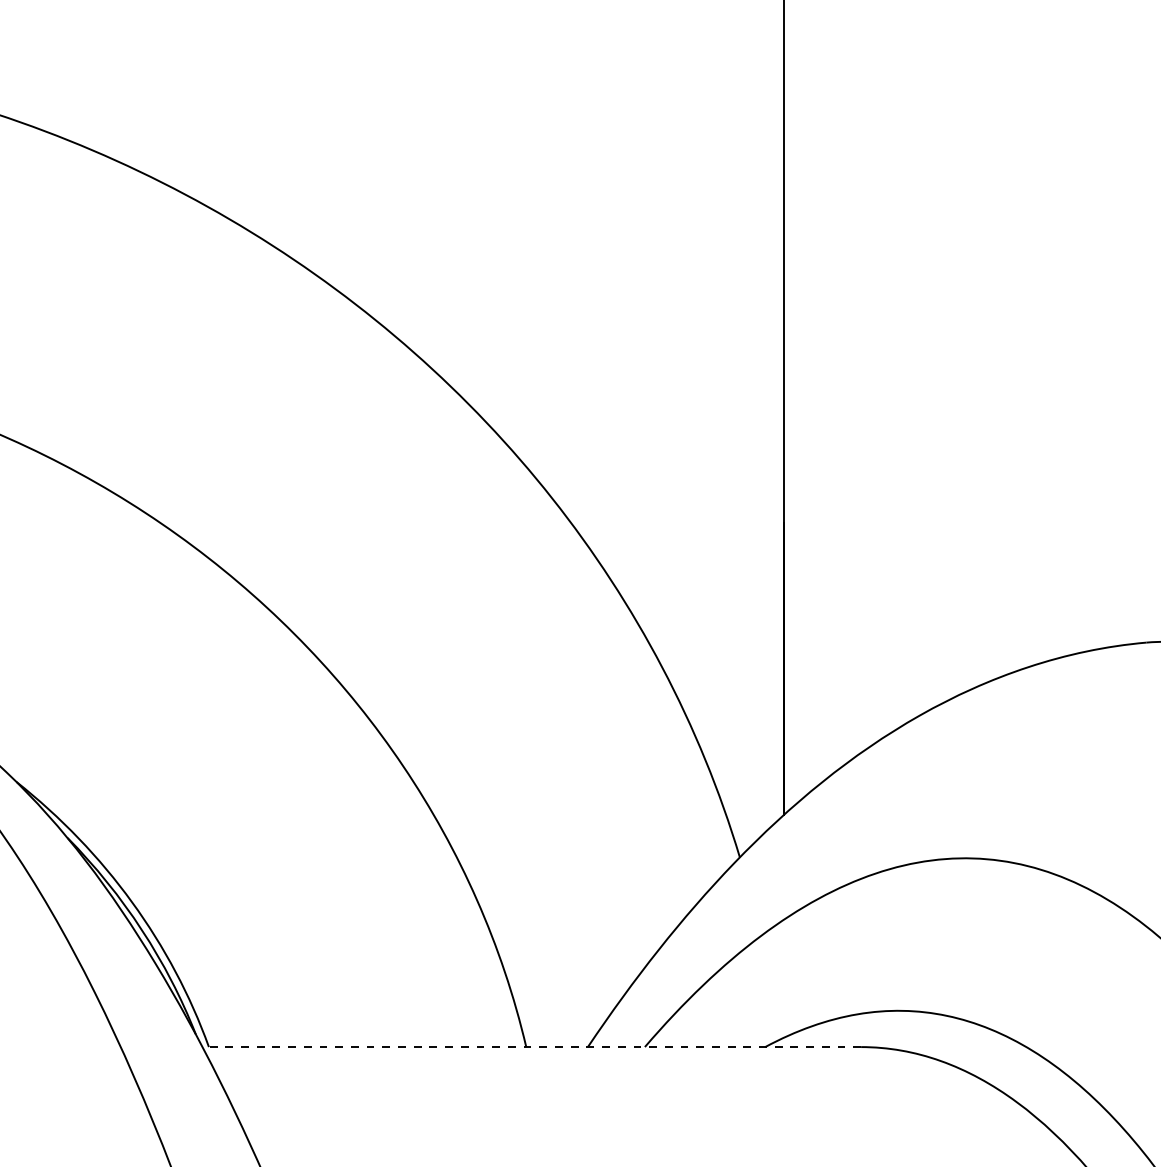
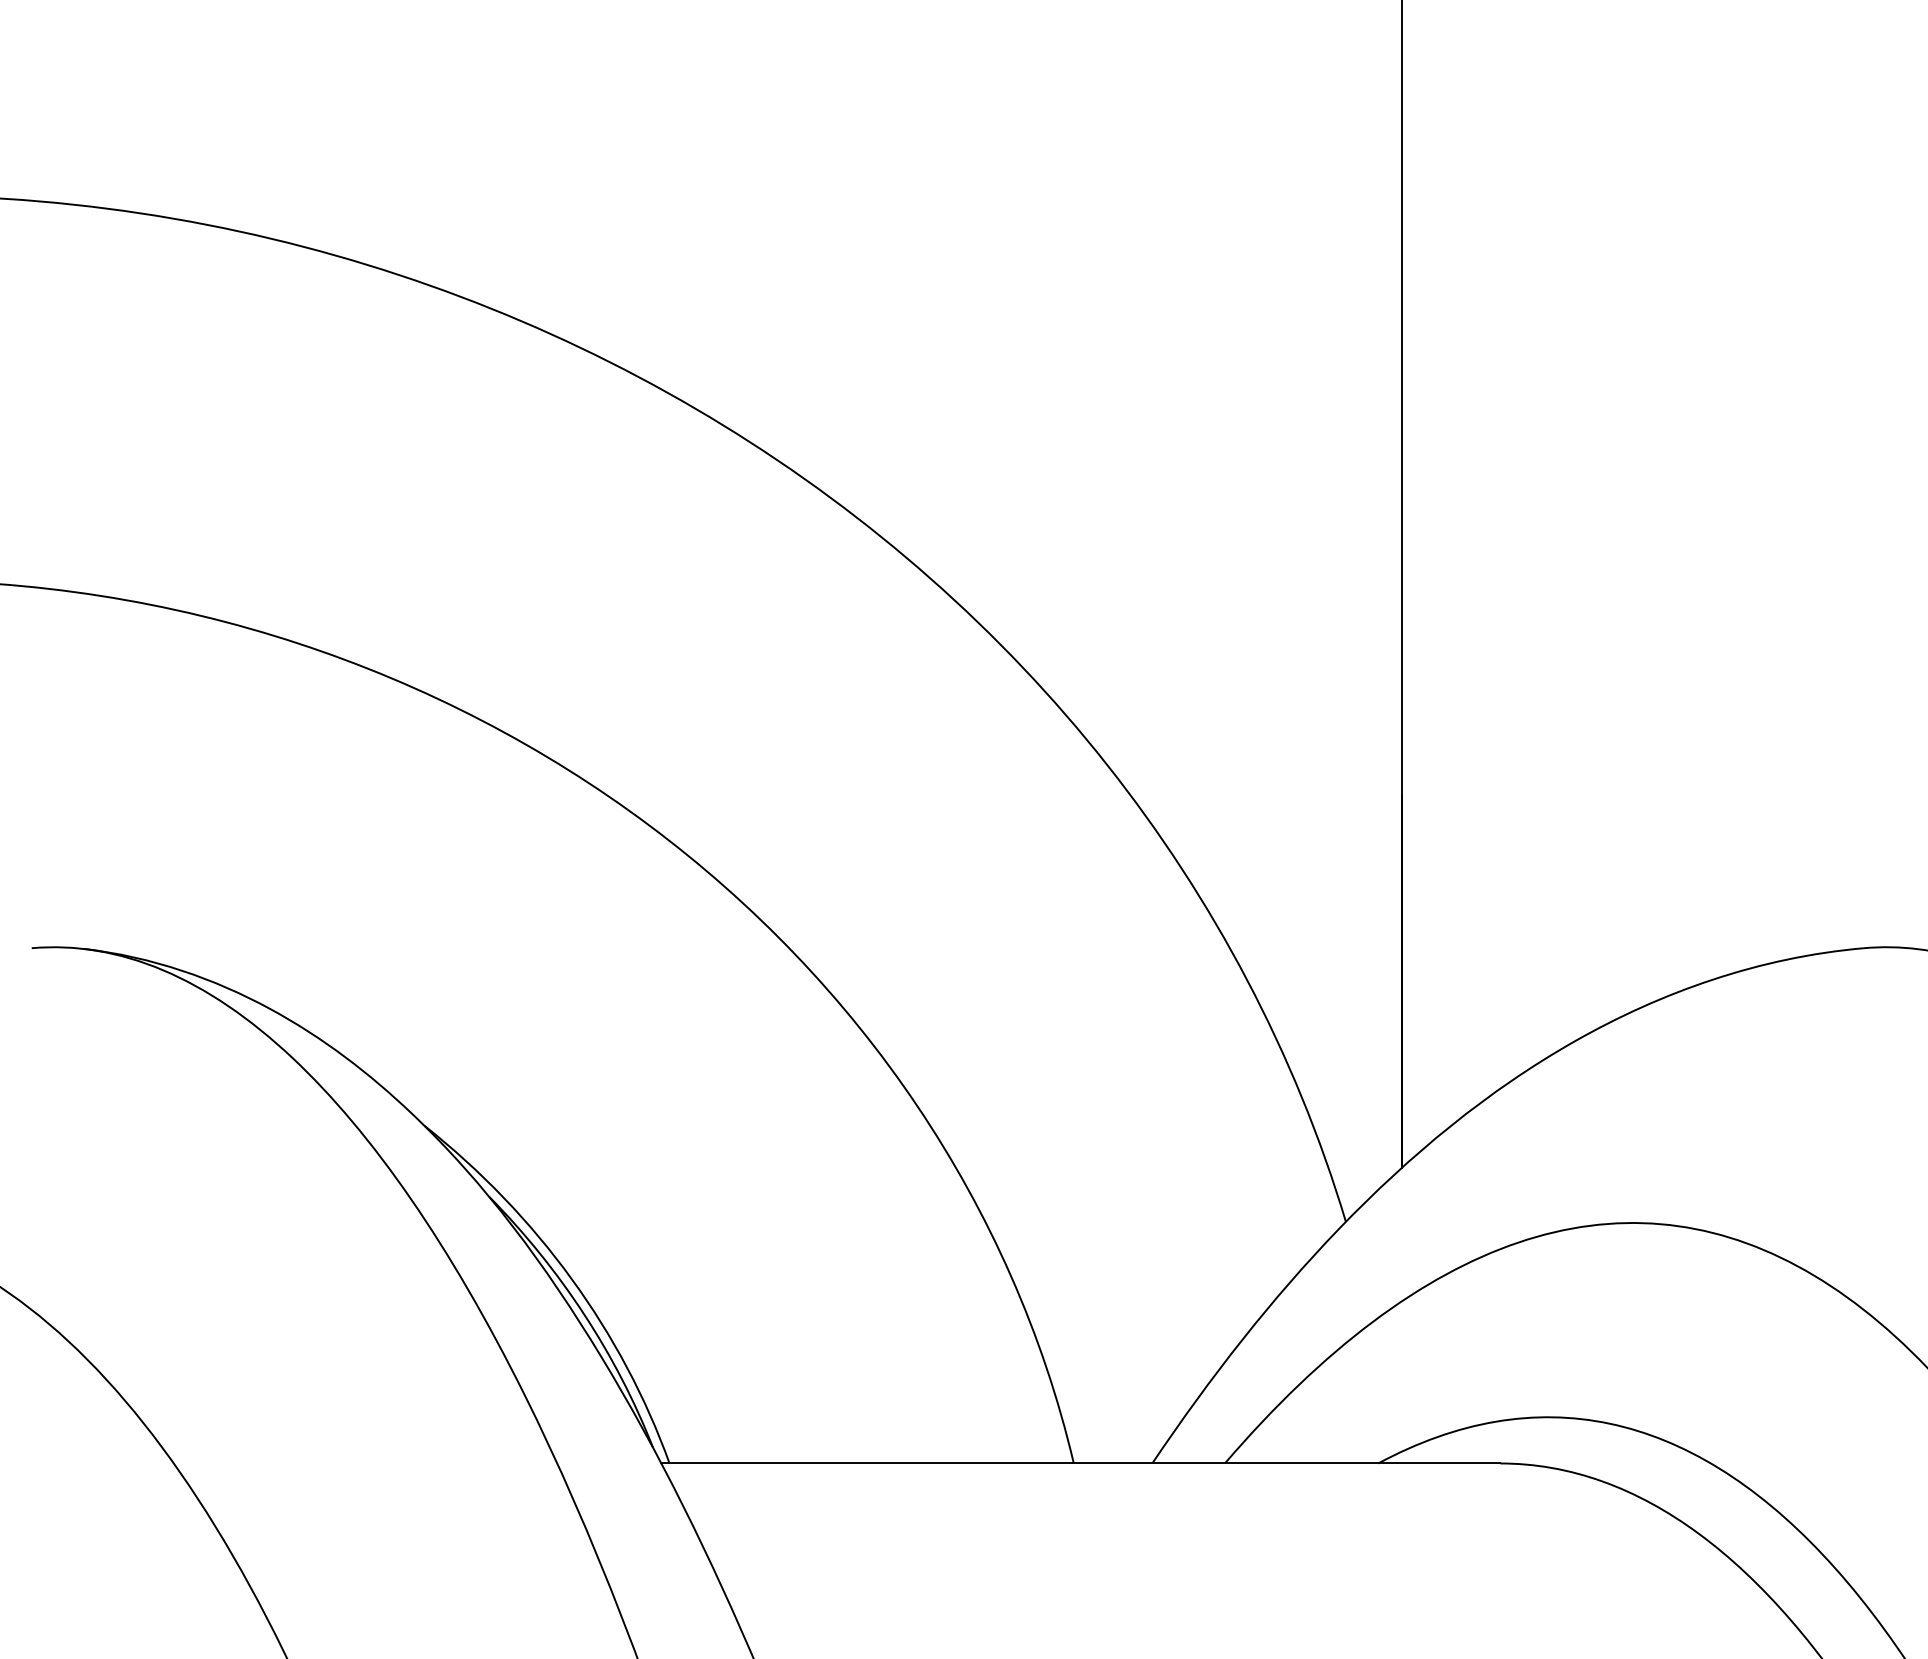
line: (531, 1047) -> (1080, 1463), dashed -> solid

